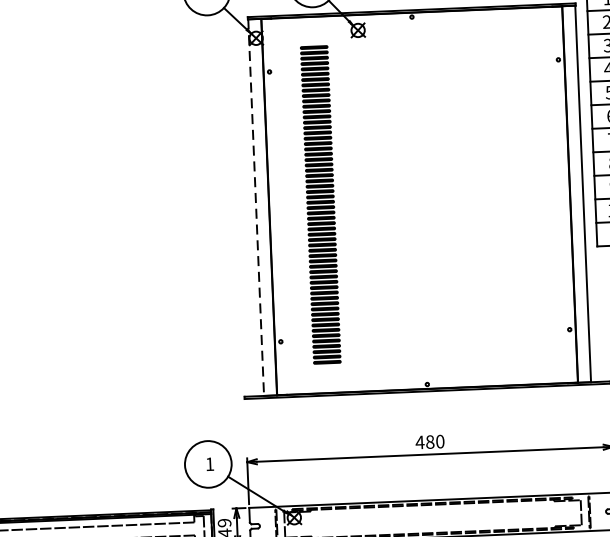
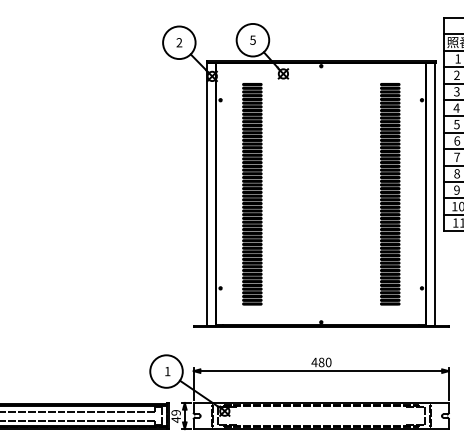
part: (518, 196) -> (390, 194), added
line: (256, 207) -> (207, 194), dashed -> solid

